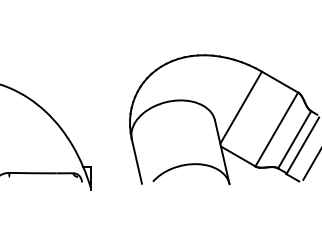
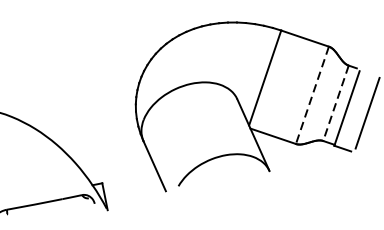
line: (276, 129) -> (312, 95), solid -> dashed
line: (294, 140) -> (335, 104), solid -> dashed

